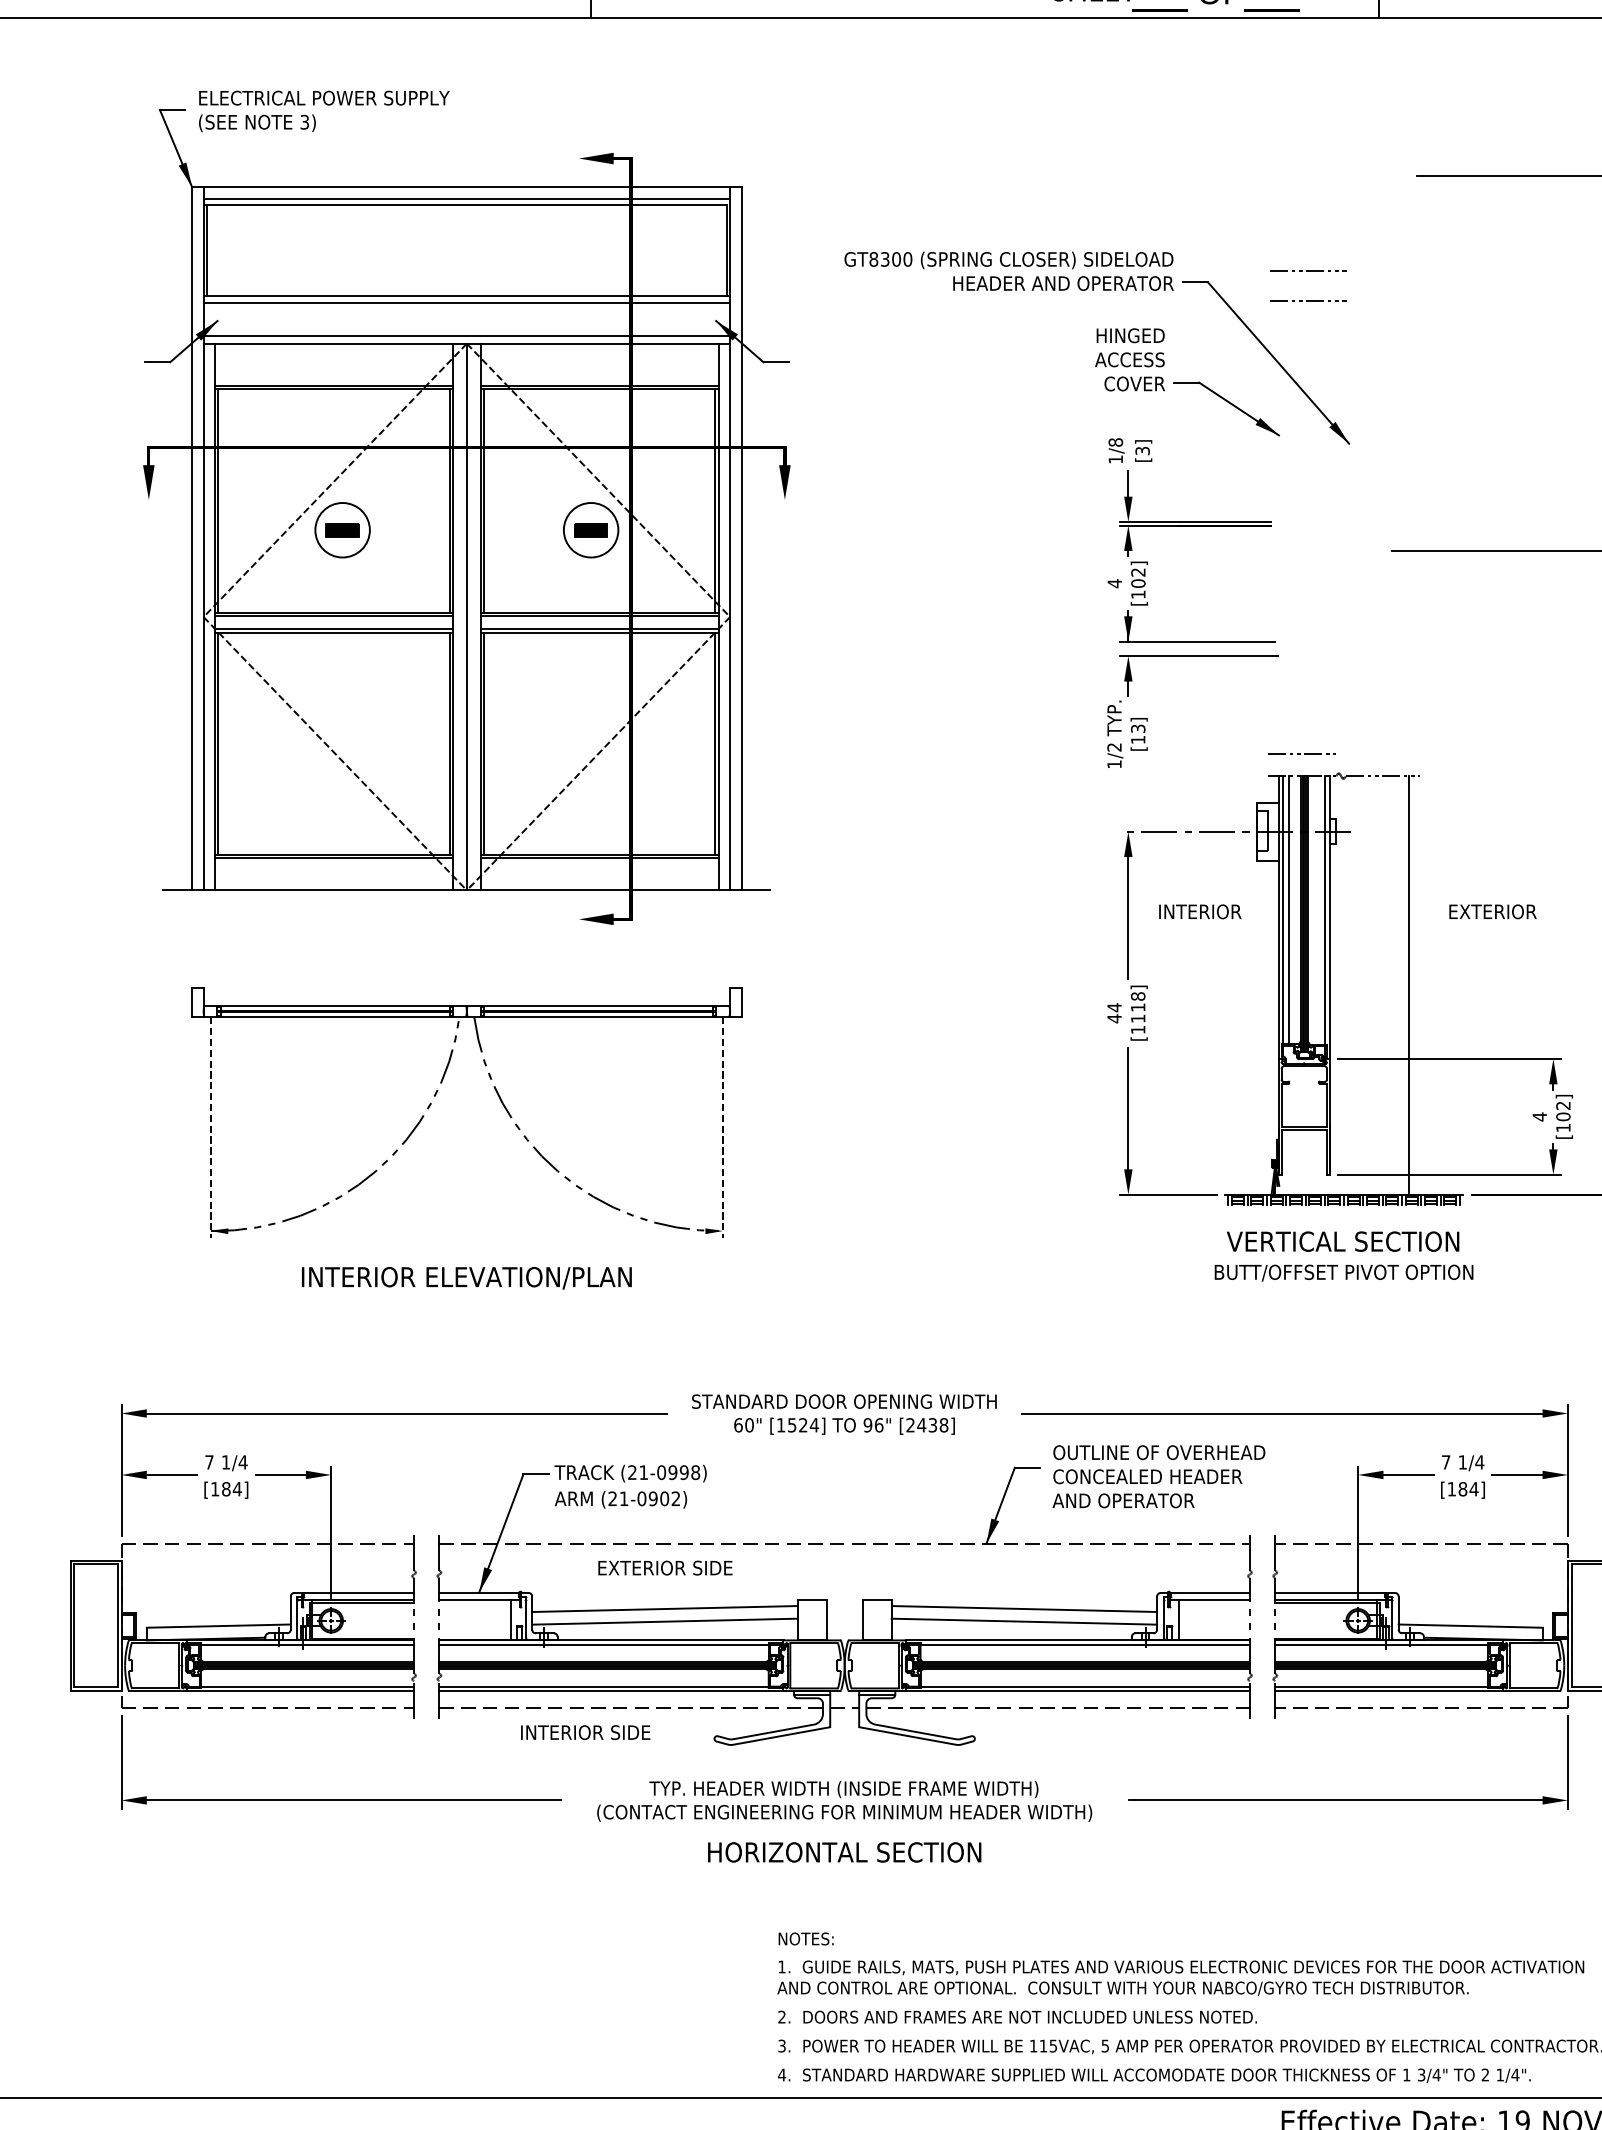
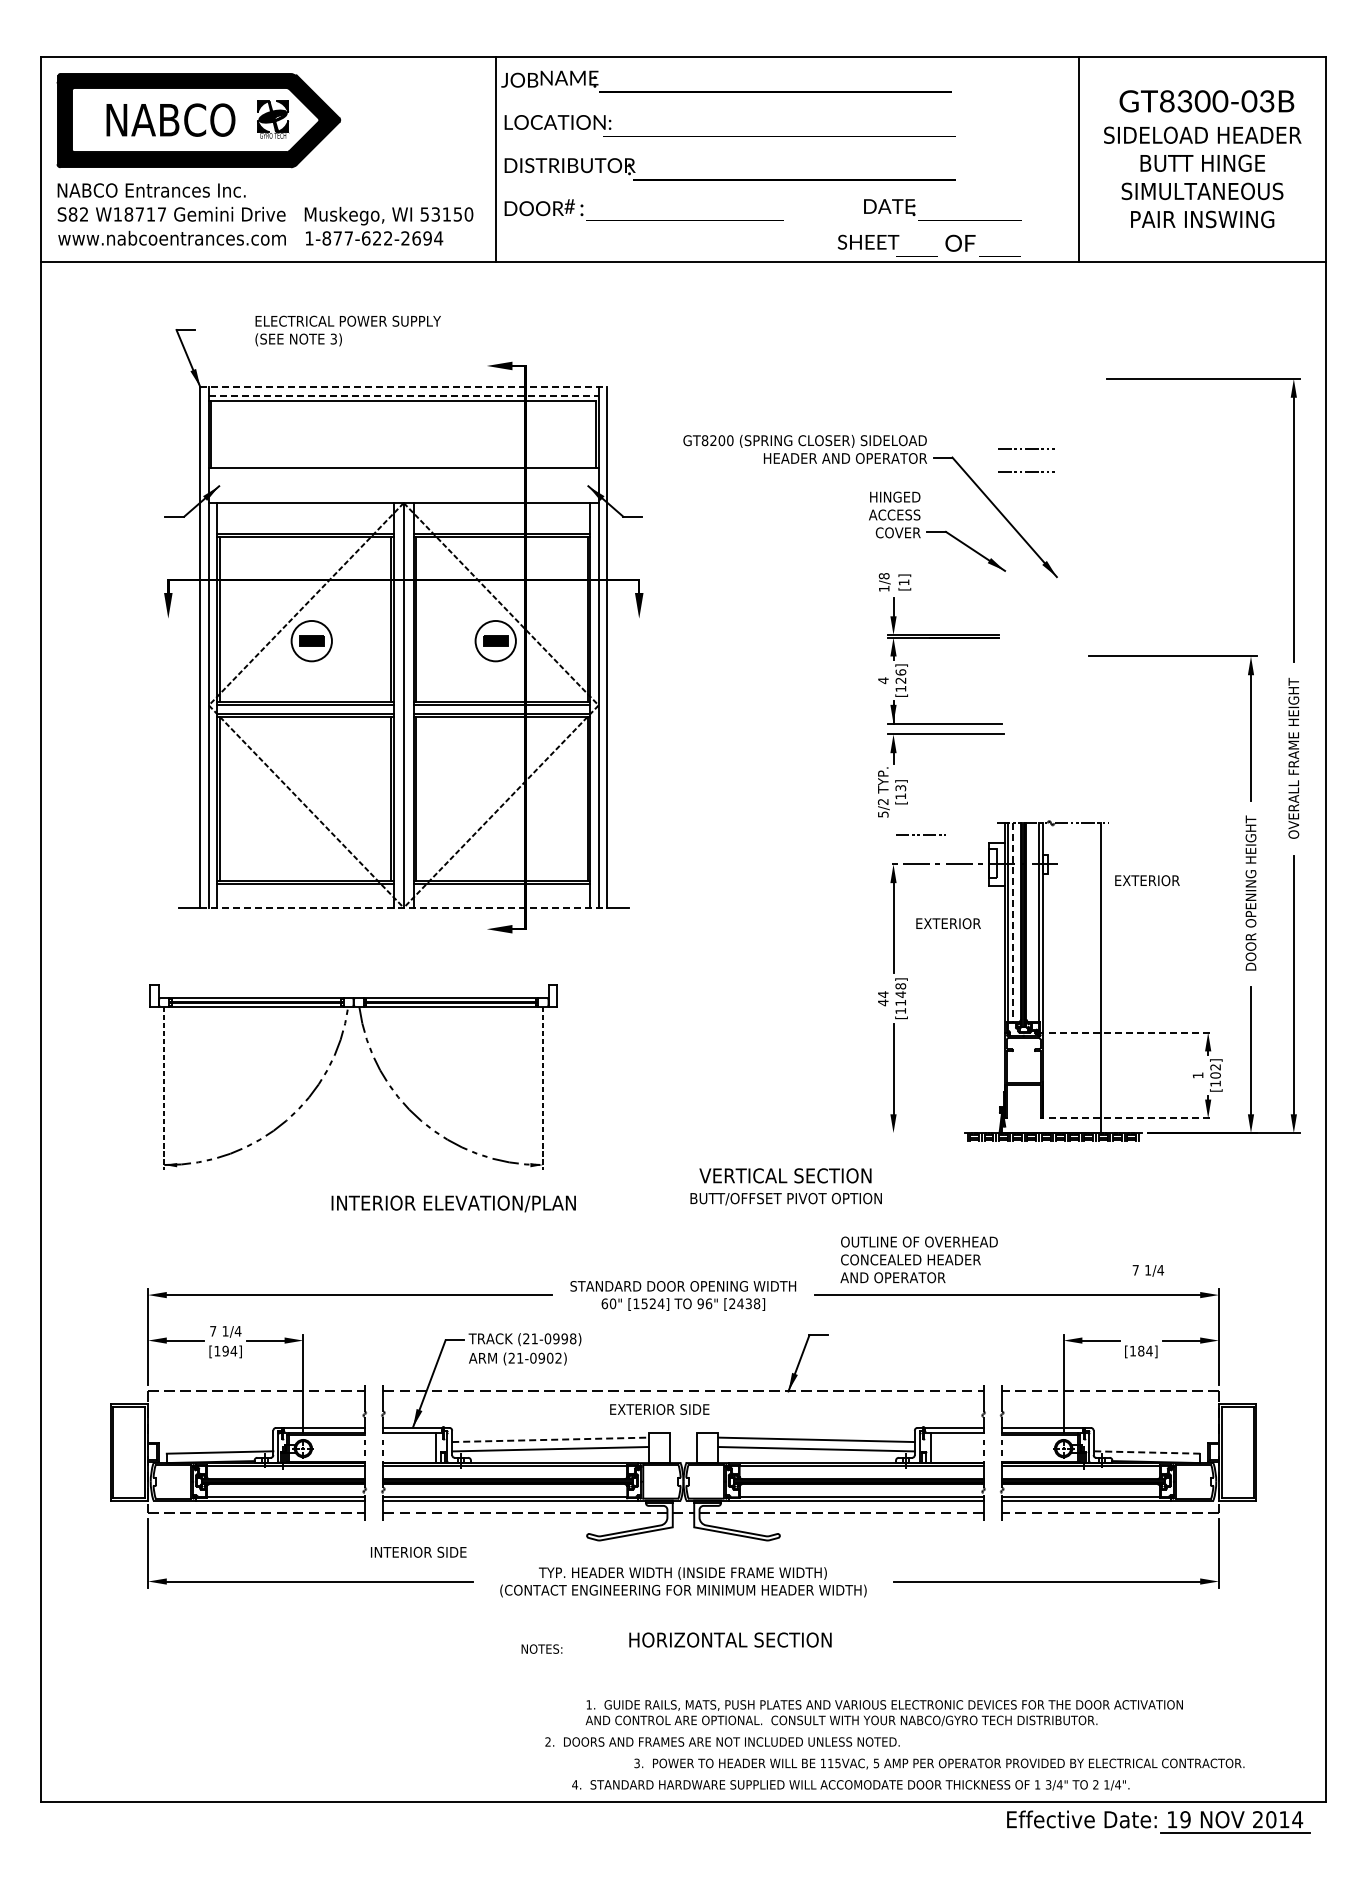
text: (323, 110) -> (347, 330), moved
line: (467, 187) -> (404, 387), solid -> dashed
line: (466, 198) -> (403, 395), solid -> dashed
text: (885, 260) -> (713, 441), GT8300 -> GT8200
line: (466, 302) -> (403, 472), removed
line: (466, 336) -> (403, 497), removed
text: (1141, 451) -> (903, 582), [3] -> [1]
text: (1137, 577) -> (900, 676), [102] -> [126]
line: (1299, 753) -> (919, 834), moved
text: (1114, 764) -> (883, 814), 1/2 -> 5/2
line: (467, 889) -> (404, 907), solid -> dashed
text: (1202, 911) -> (948, 923), INTERIOR -> EXTERIOR
line: (1289, 911) -> (1012, 923), solid -> dashed
text: (1493, 911) -> (1147, 880), moved
text: (1137, 1007) -> (900, 994), [1118] -> [1148]
line: (1449, 1058) -> (1131, 1032), solid -> dashed
part: (436, 1095) -> (331, 1064), moved
text: (1538, 1116) -> (1197, 1075), 4 -> 1
line: (1449, 1174) -> (1131, 1118), solid -> dashed
line: (1167, 1195) -> (922, 1133), removed
text: (1343, 1256) -> (785, 1186), moved
text: (466, 1277) -> (453, 1203), moved
text: (1463, 1462) -> (1148, 1270), moved
text: (1158, 1476) -> (918, 1259), moved
text: (226, 1489) -> (225, 1351), [184] -> [194]
text: (665, 1568) -> (659, 1409), moved
line: (665, 1608) -> (550, 1439), solid -> dashed
line: (1470, 1626) -> (1146, 1452), solid -> dashed
text: (585, 1731) -> (418, 1551), moved
text: (844, 1851) -> (730, 1639), moved
text: (805, 1938) -> (541, 1648), moved
text: (1179, 1978) -> (883, 1713), moved
text: (1017, 2016) -> (722, 1741), moved
text: (1154, 2075) -> (850, 1785), moved

